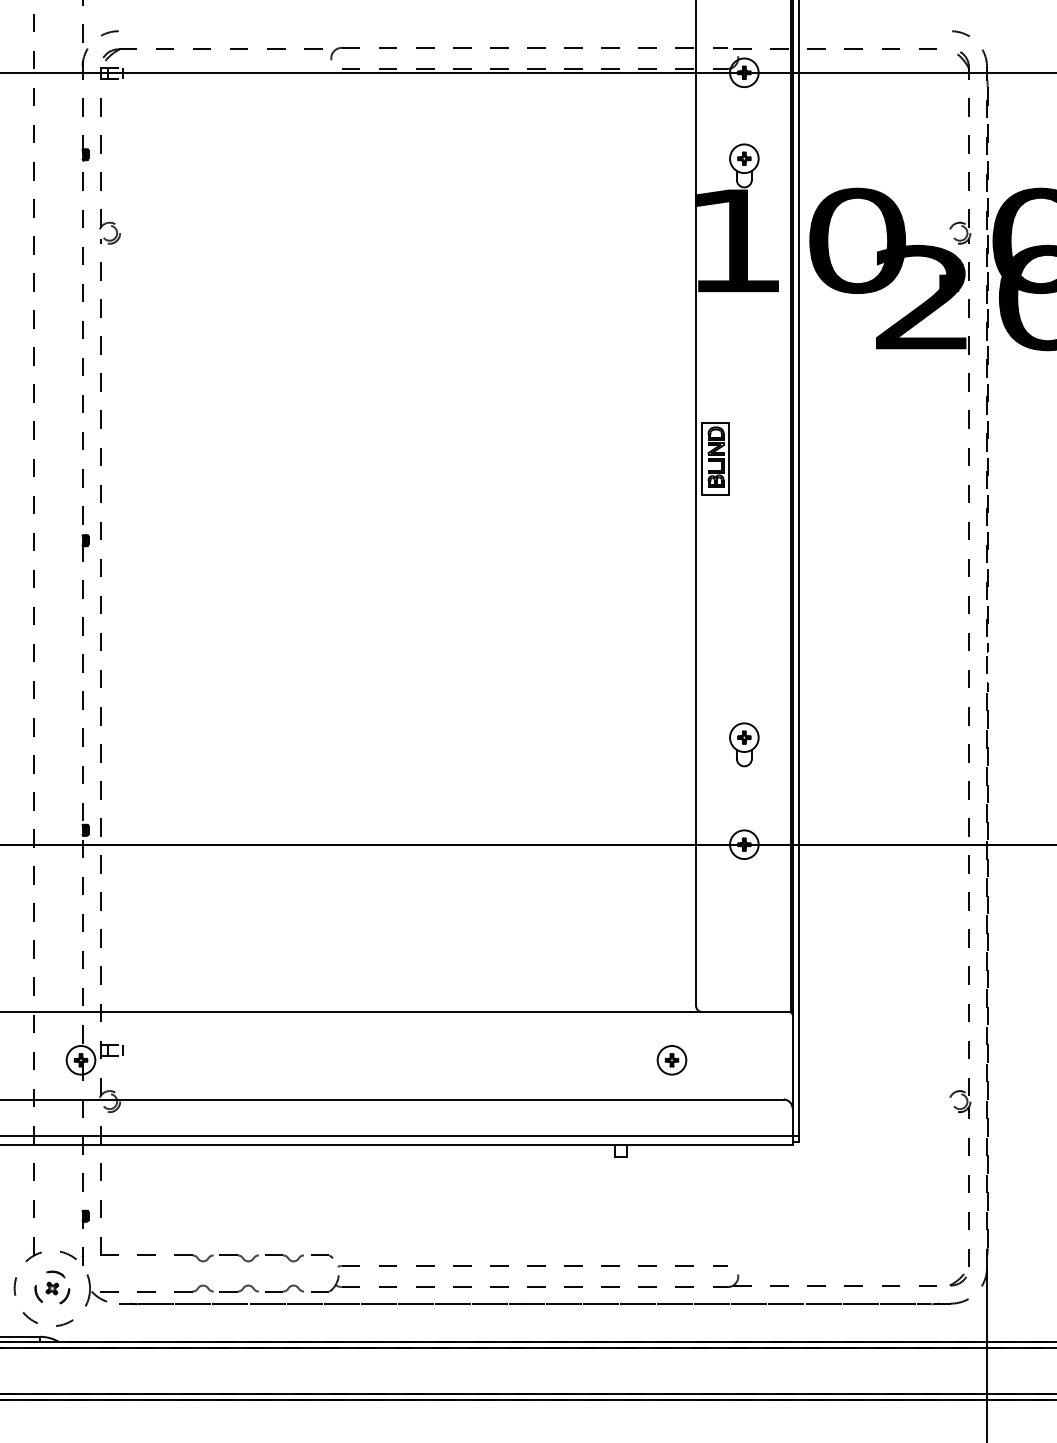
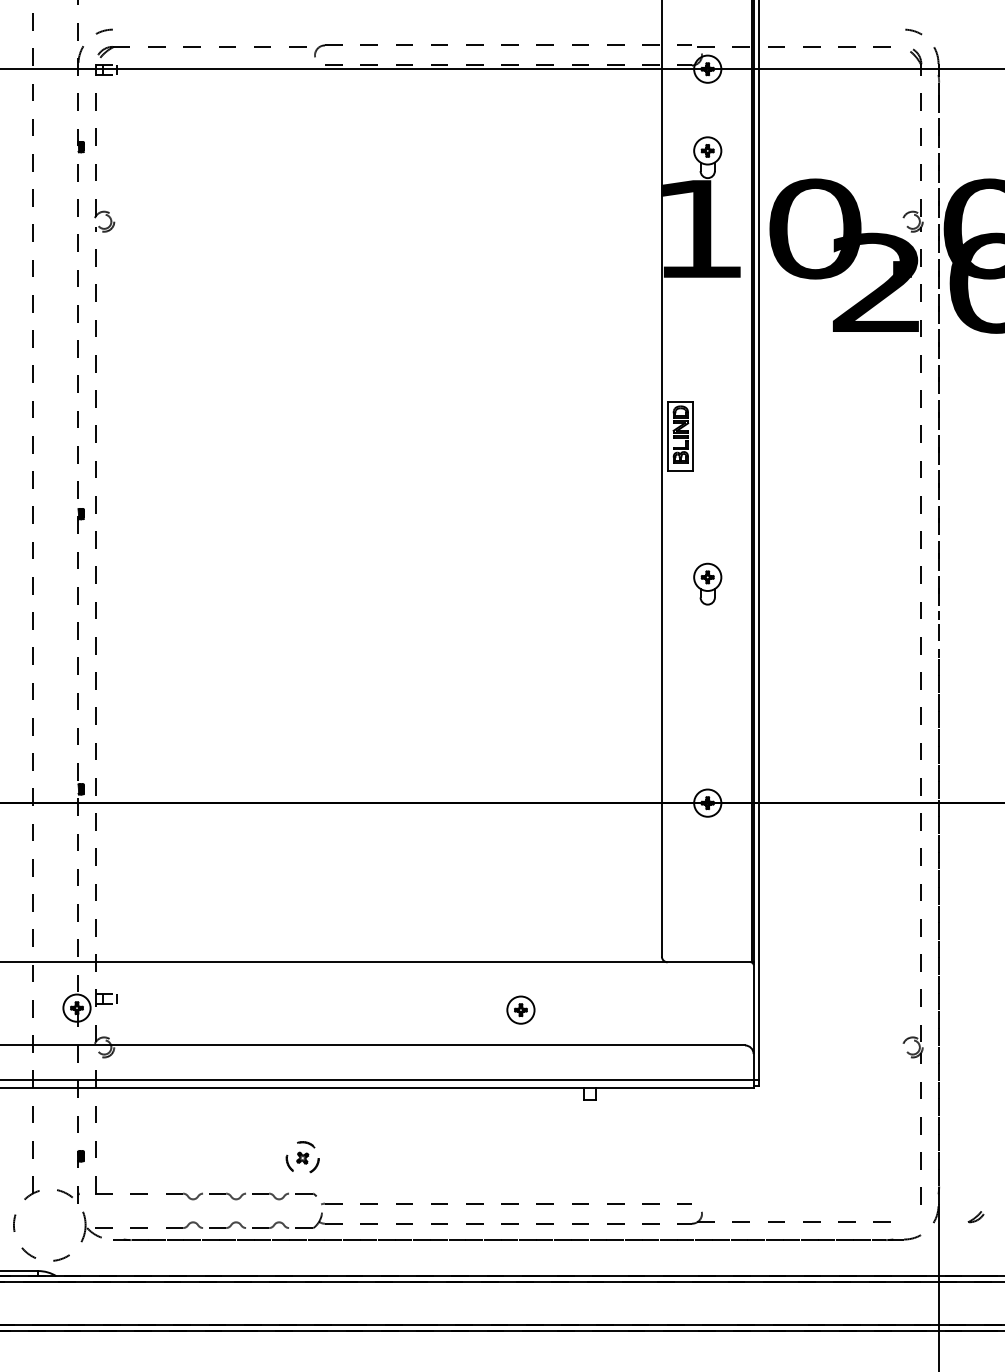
part: (744, 744) -> (707, 583), moved
part: (671, 1059) -> (520, 1009), moved
part: (957, 1280) -> (975, 1217), moved
part: (52, 1287) -> (302, 1157), moved

